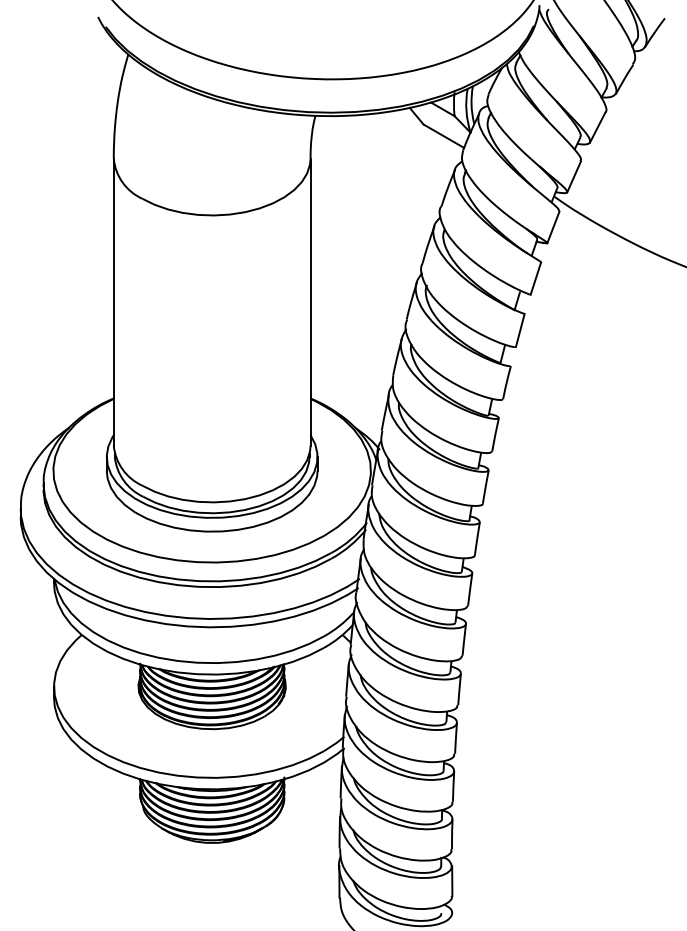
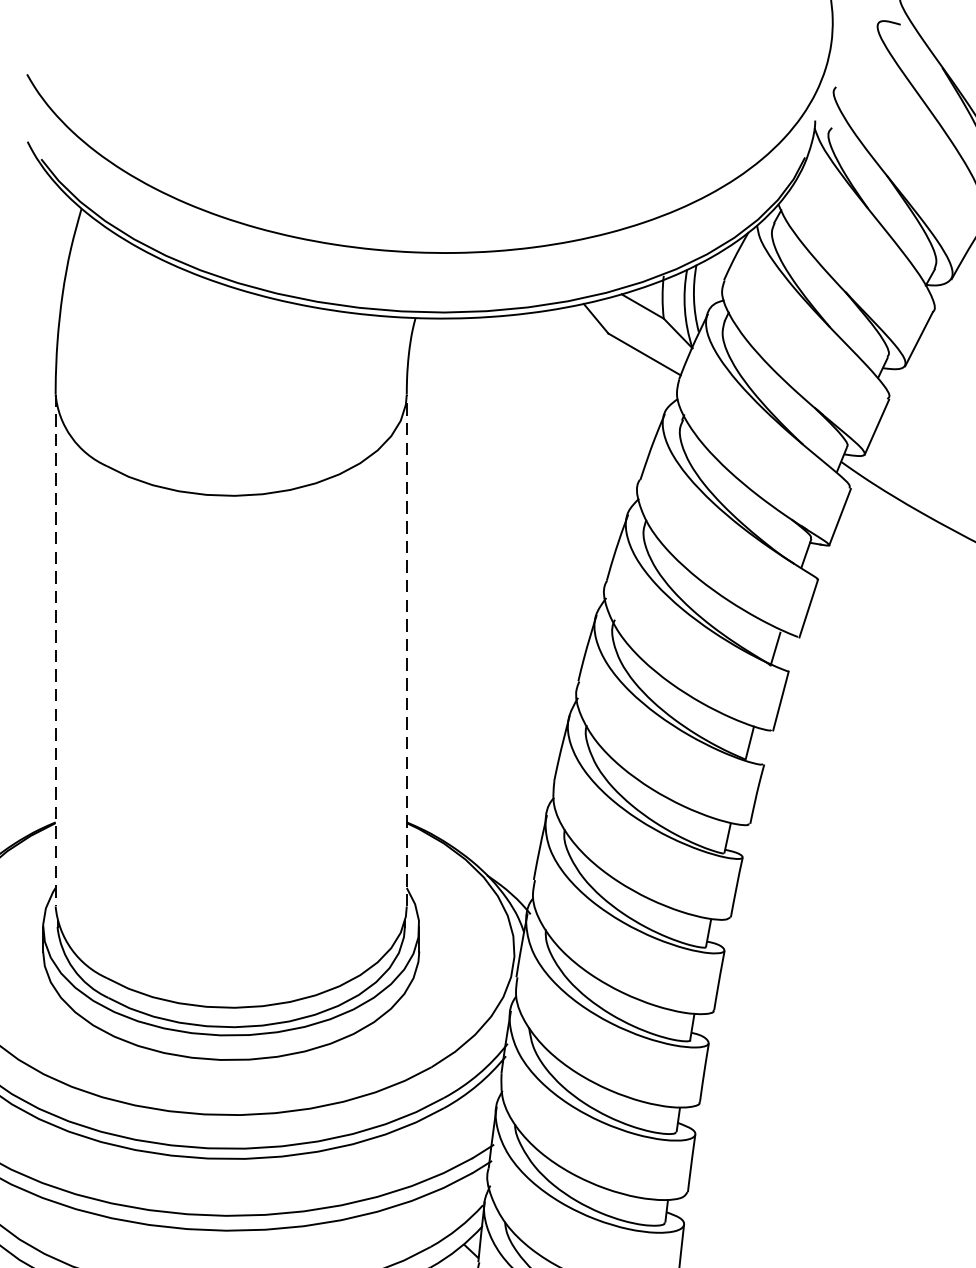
line: (310, 301) -> (406, 649), solid -> dashed
line: (113, 302) -> (55, 651), solid -> dashed

